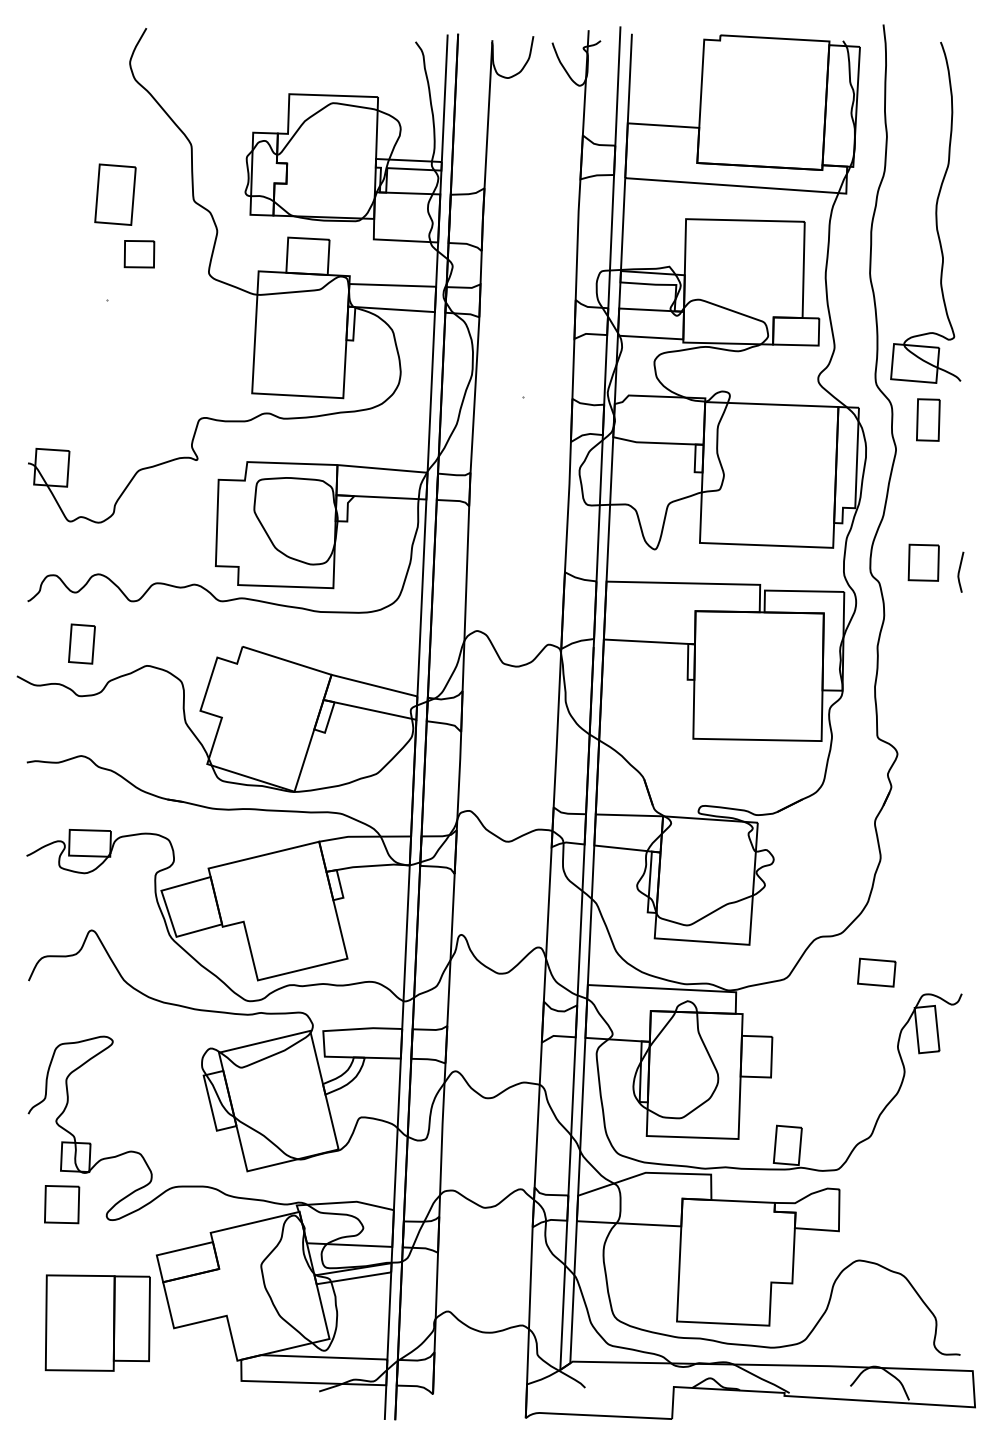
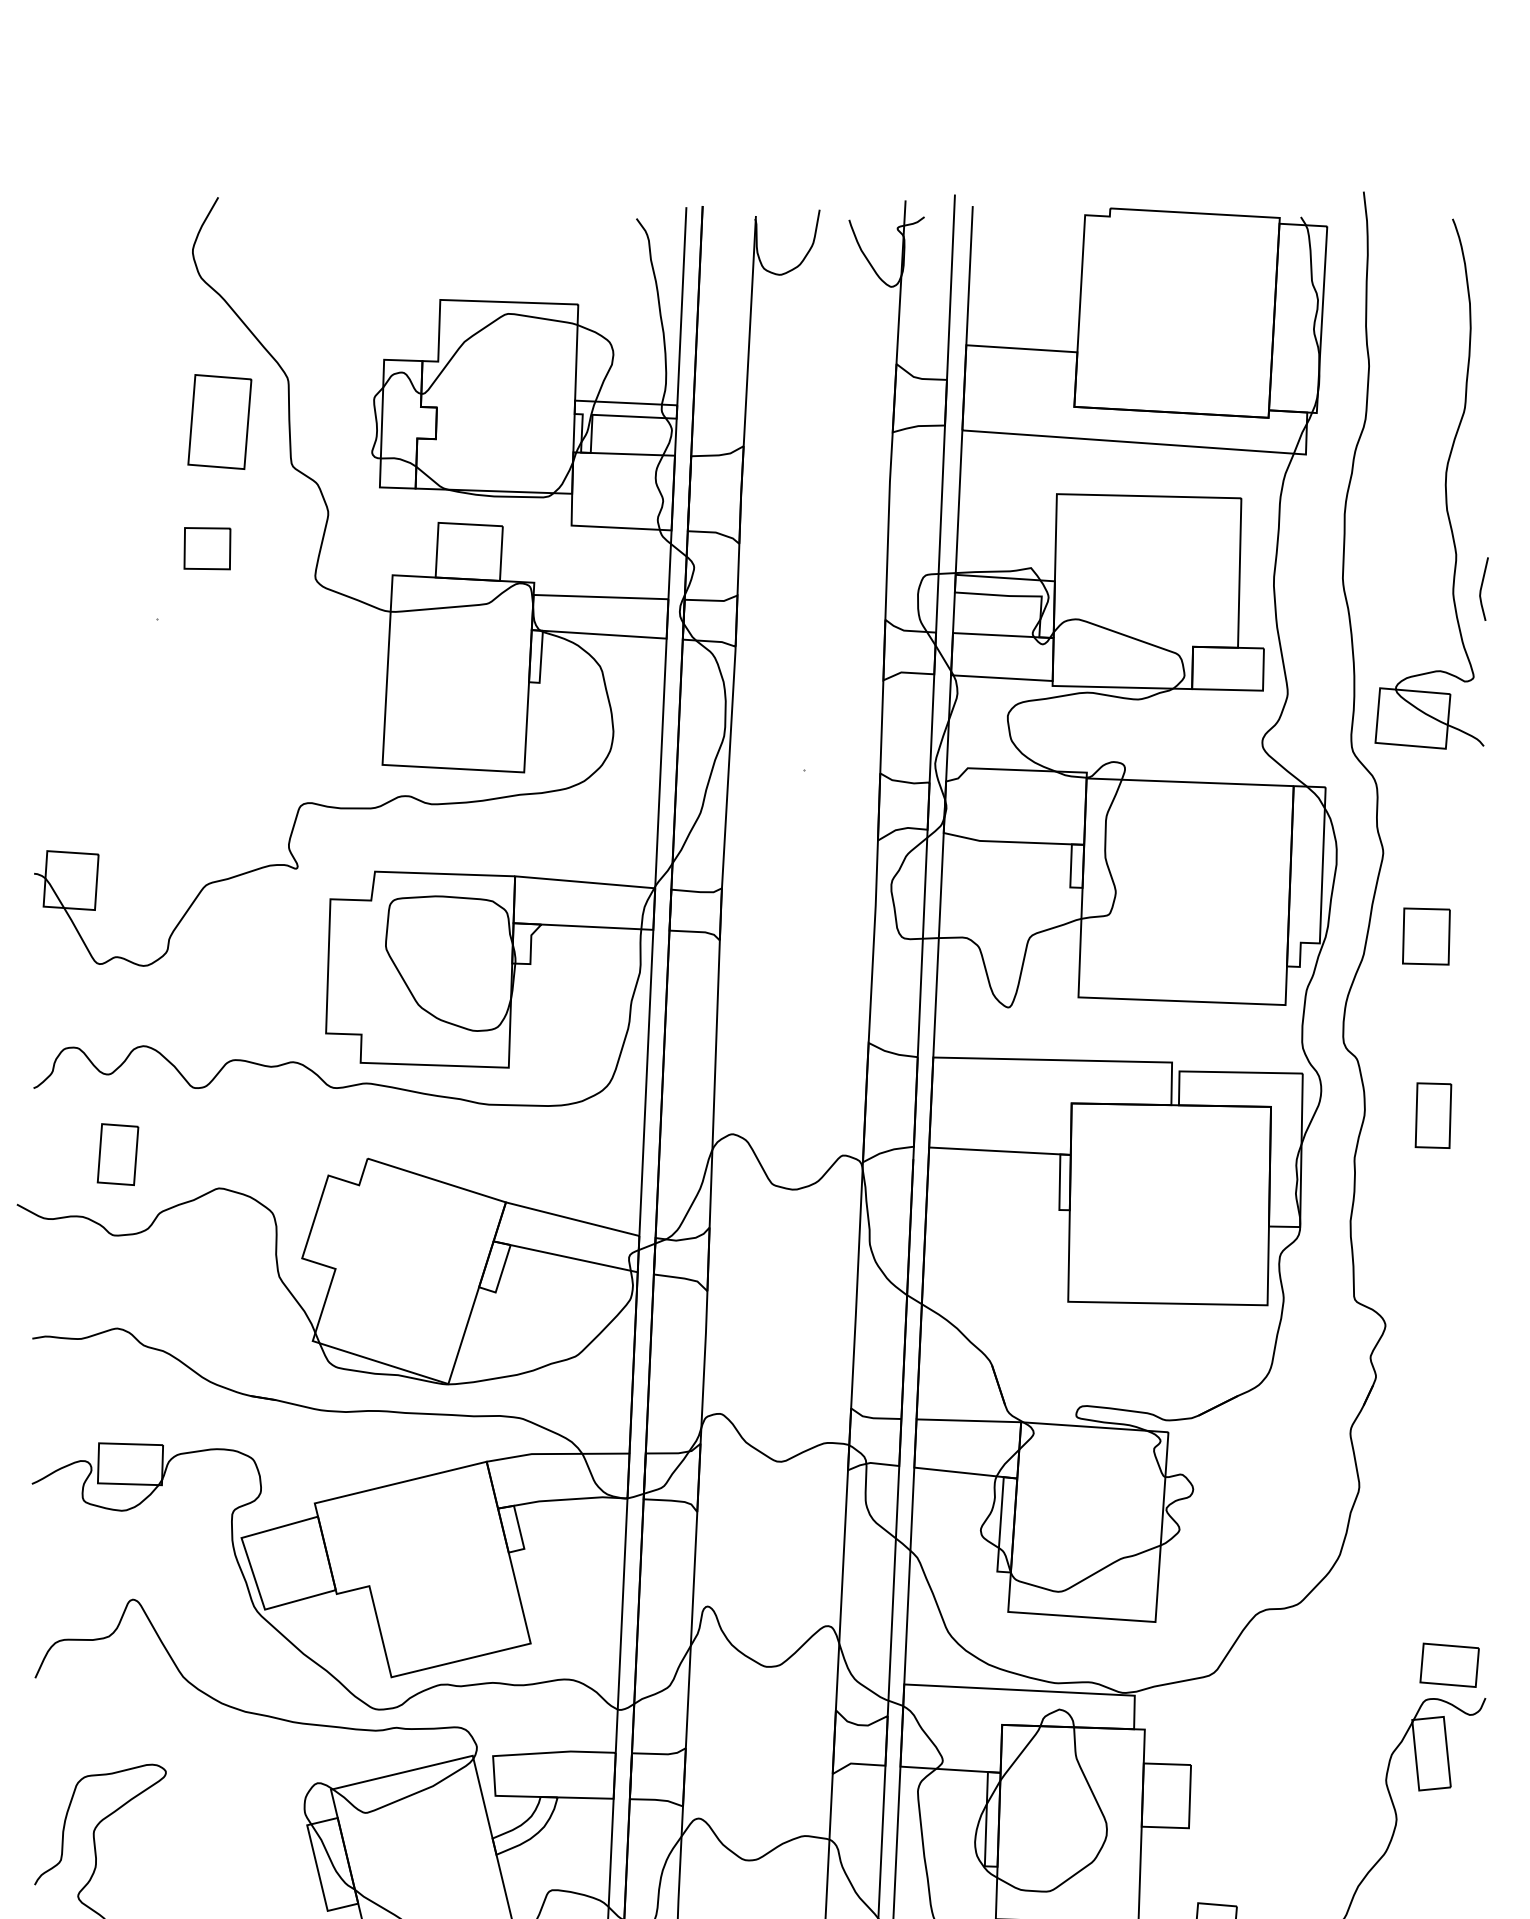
part: (115, 194) -> (219, 421), moved
part: (928, 419) -> (1433, 1114), moved
part: (923, 562) -> (1425, 936), moved
line: (960, 570) -> (1483, 586), moved
part: (876, 972) -> (1449, 1664), moved

